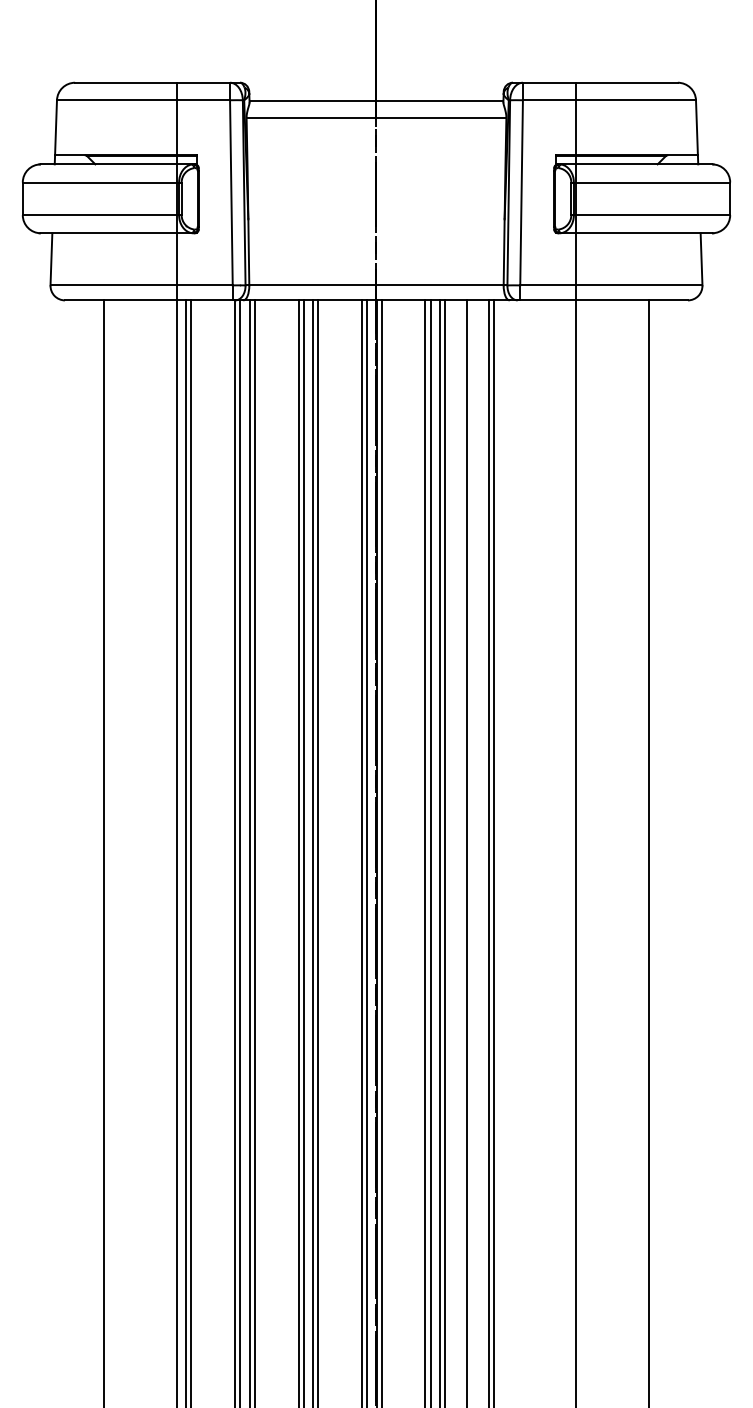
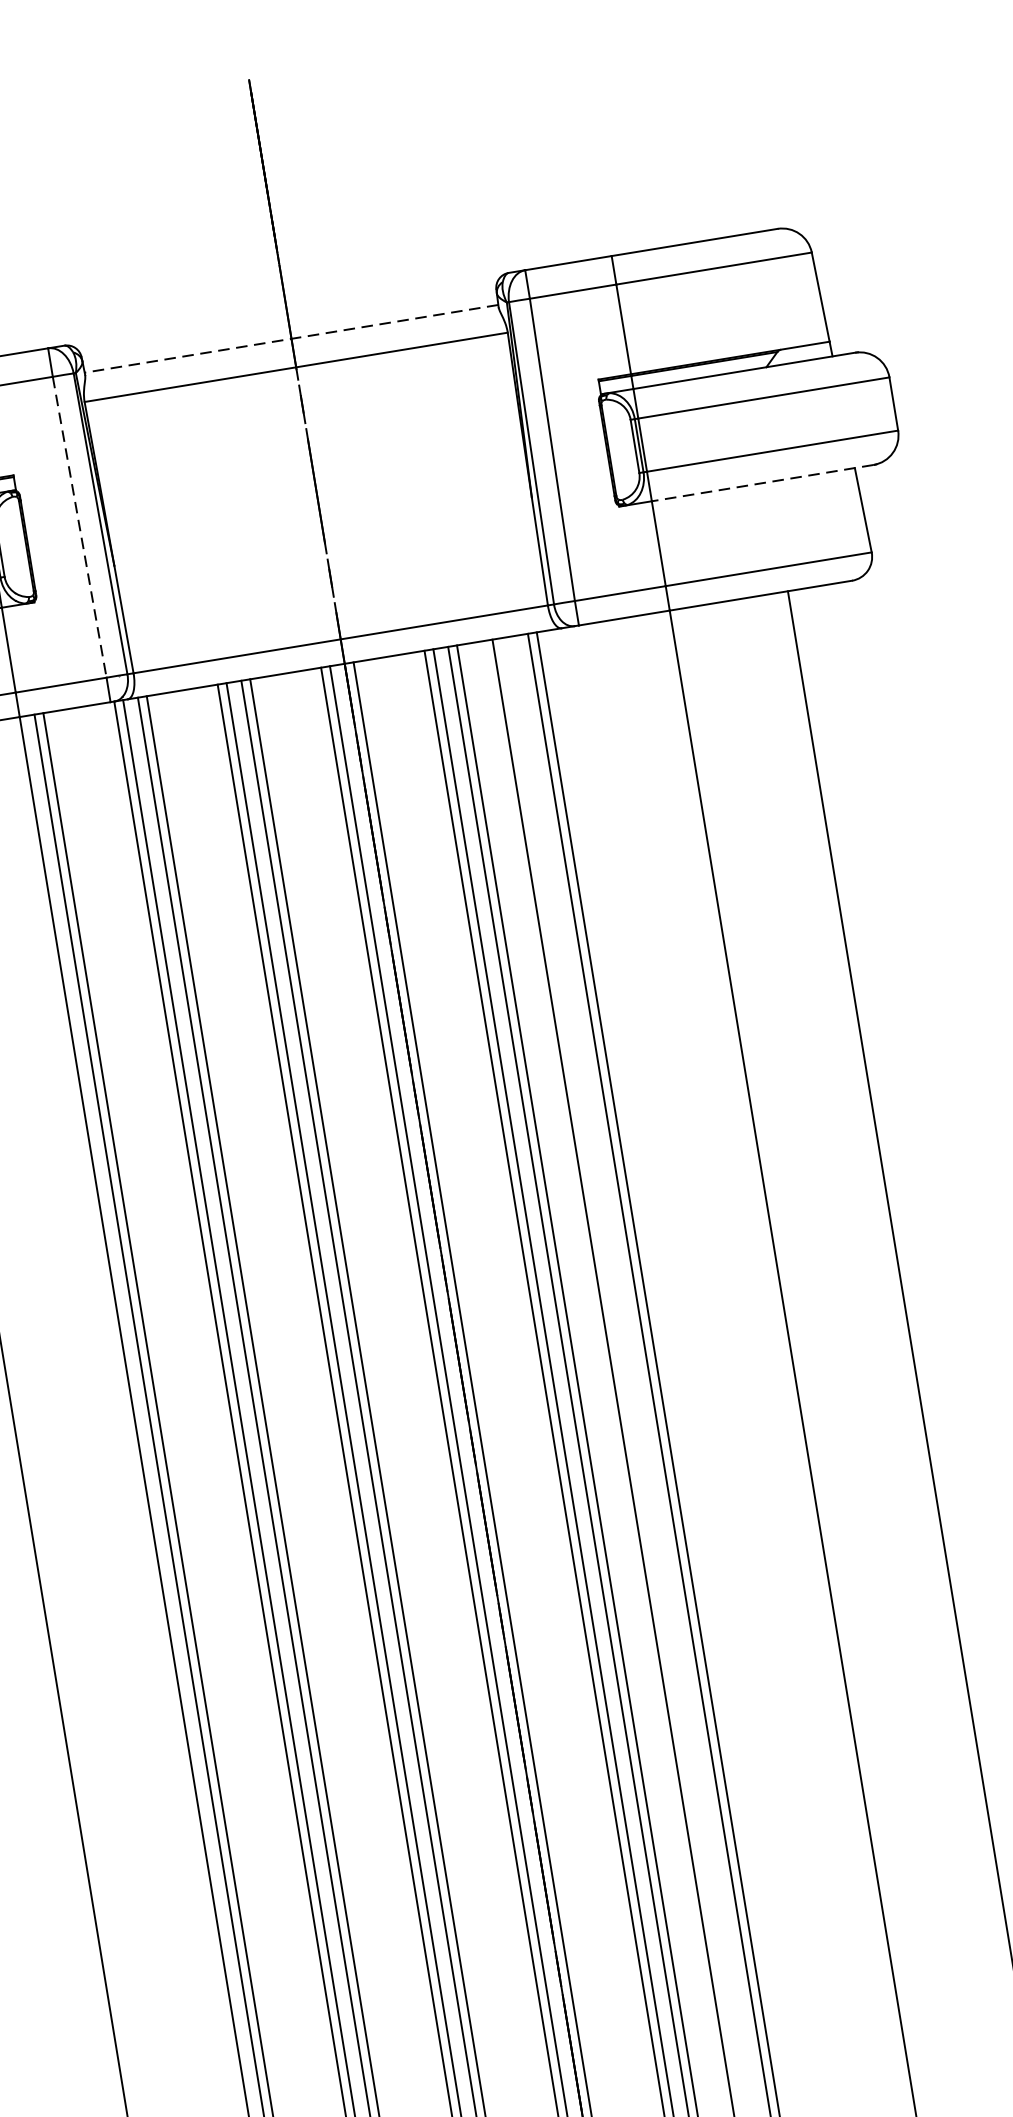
line: (376, 100) -> (291, 338), solid -> dashed
line: (231, 192) -> (79, 526), solid -> dashed
line: (643, 233) -> (761, 483), solid -> dashed

